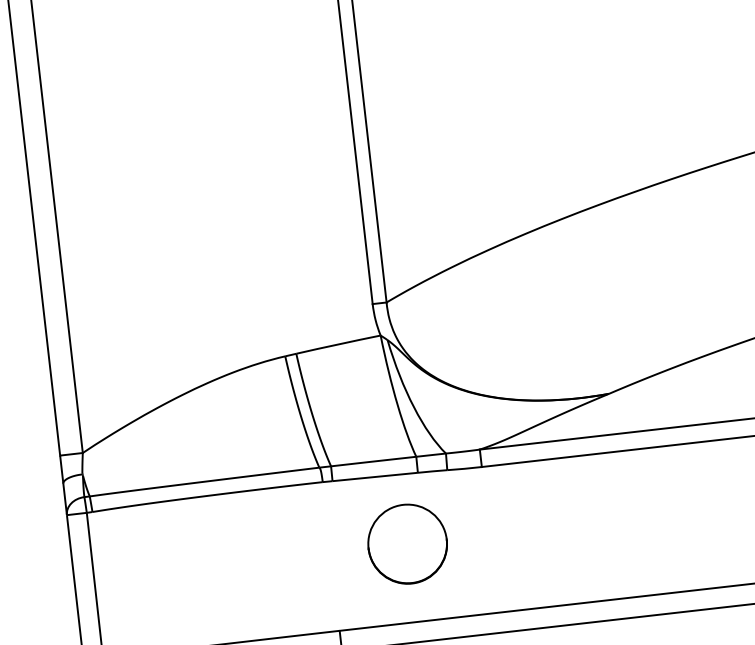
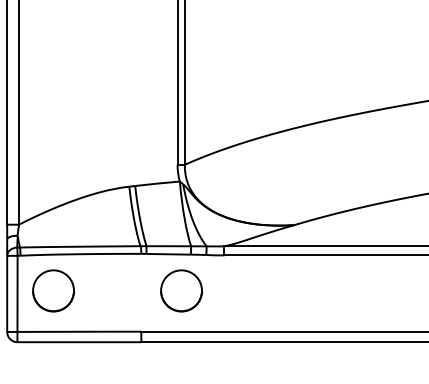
part: (162, 571) -> (53, 290), added

